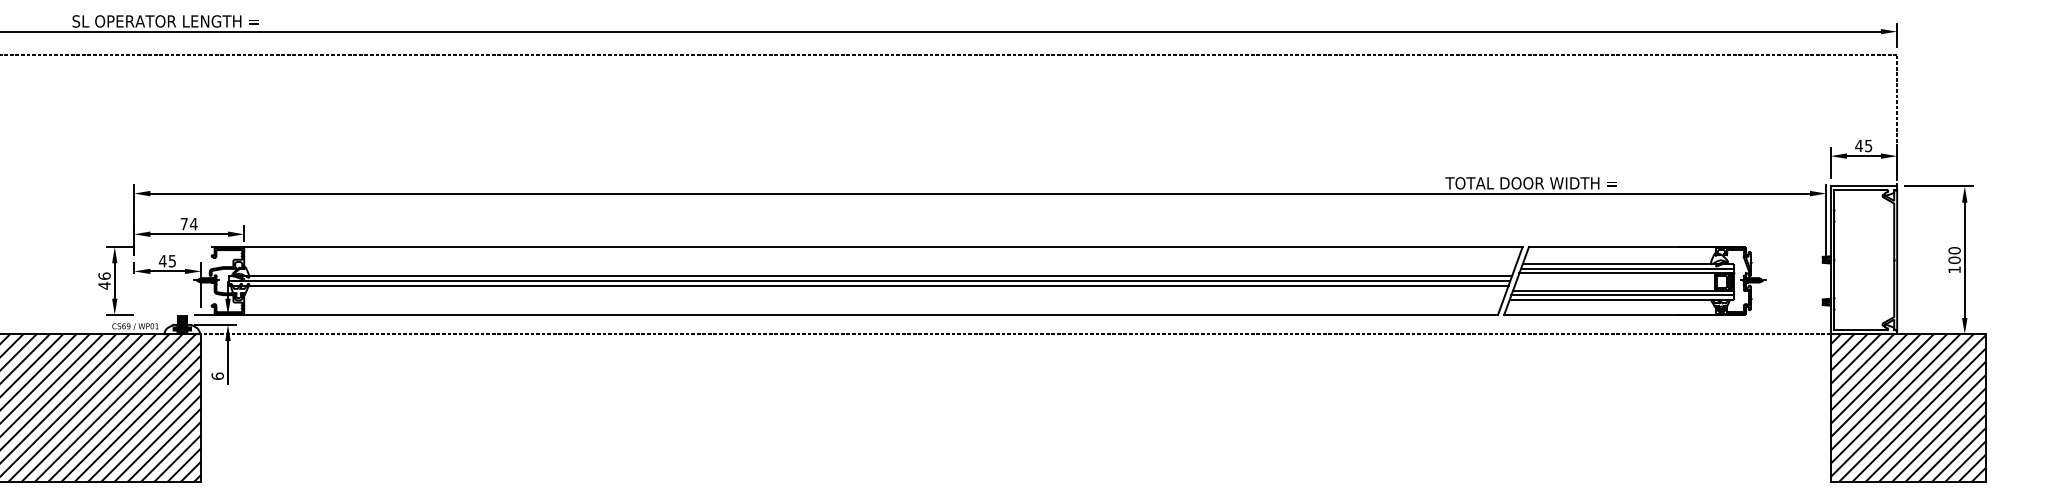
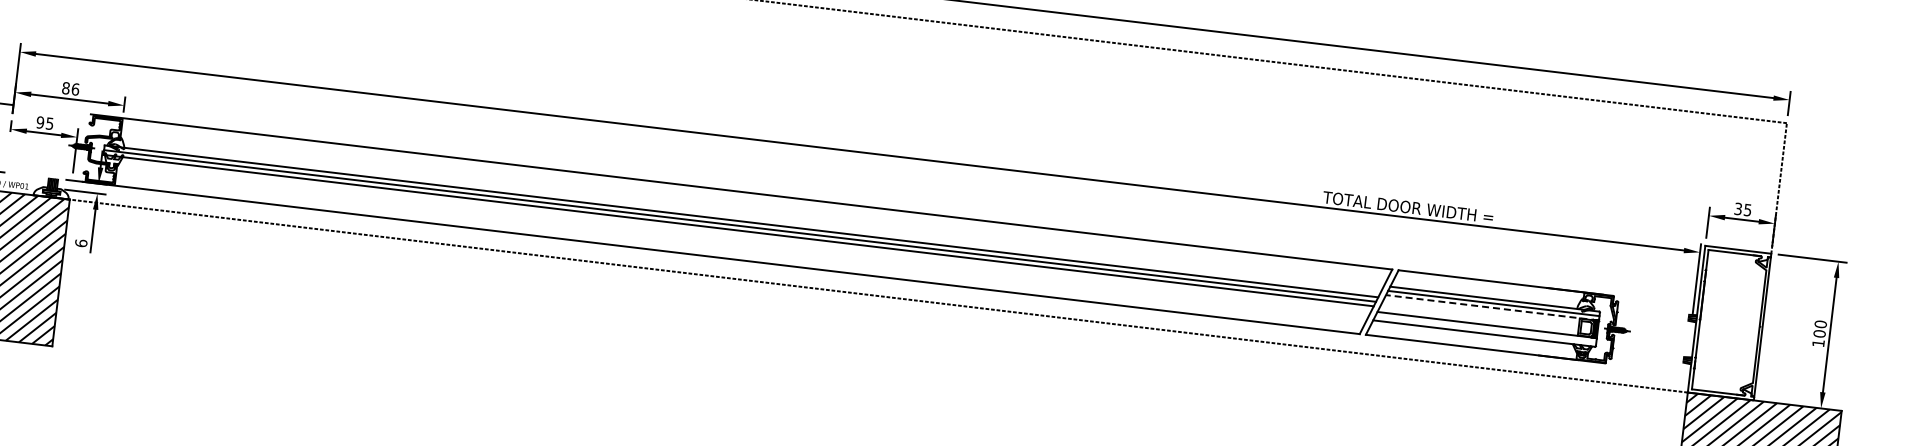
text: (1858, 145) -> (1737, 208), 45 -> 35
text: (188, 223) -> (70, 88), 74 -> 86
text: (162, 261) -> (39, 122), 45 -> 95
line: (1626, 273) -> (1492, 308), solid -> dashed
line: (1622, 295) -> (1485, 329), removed

